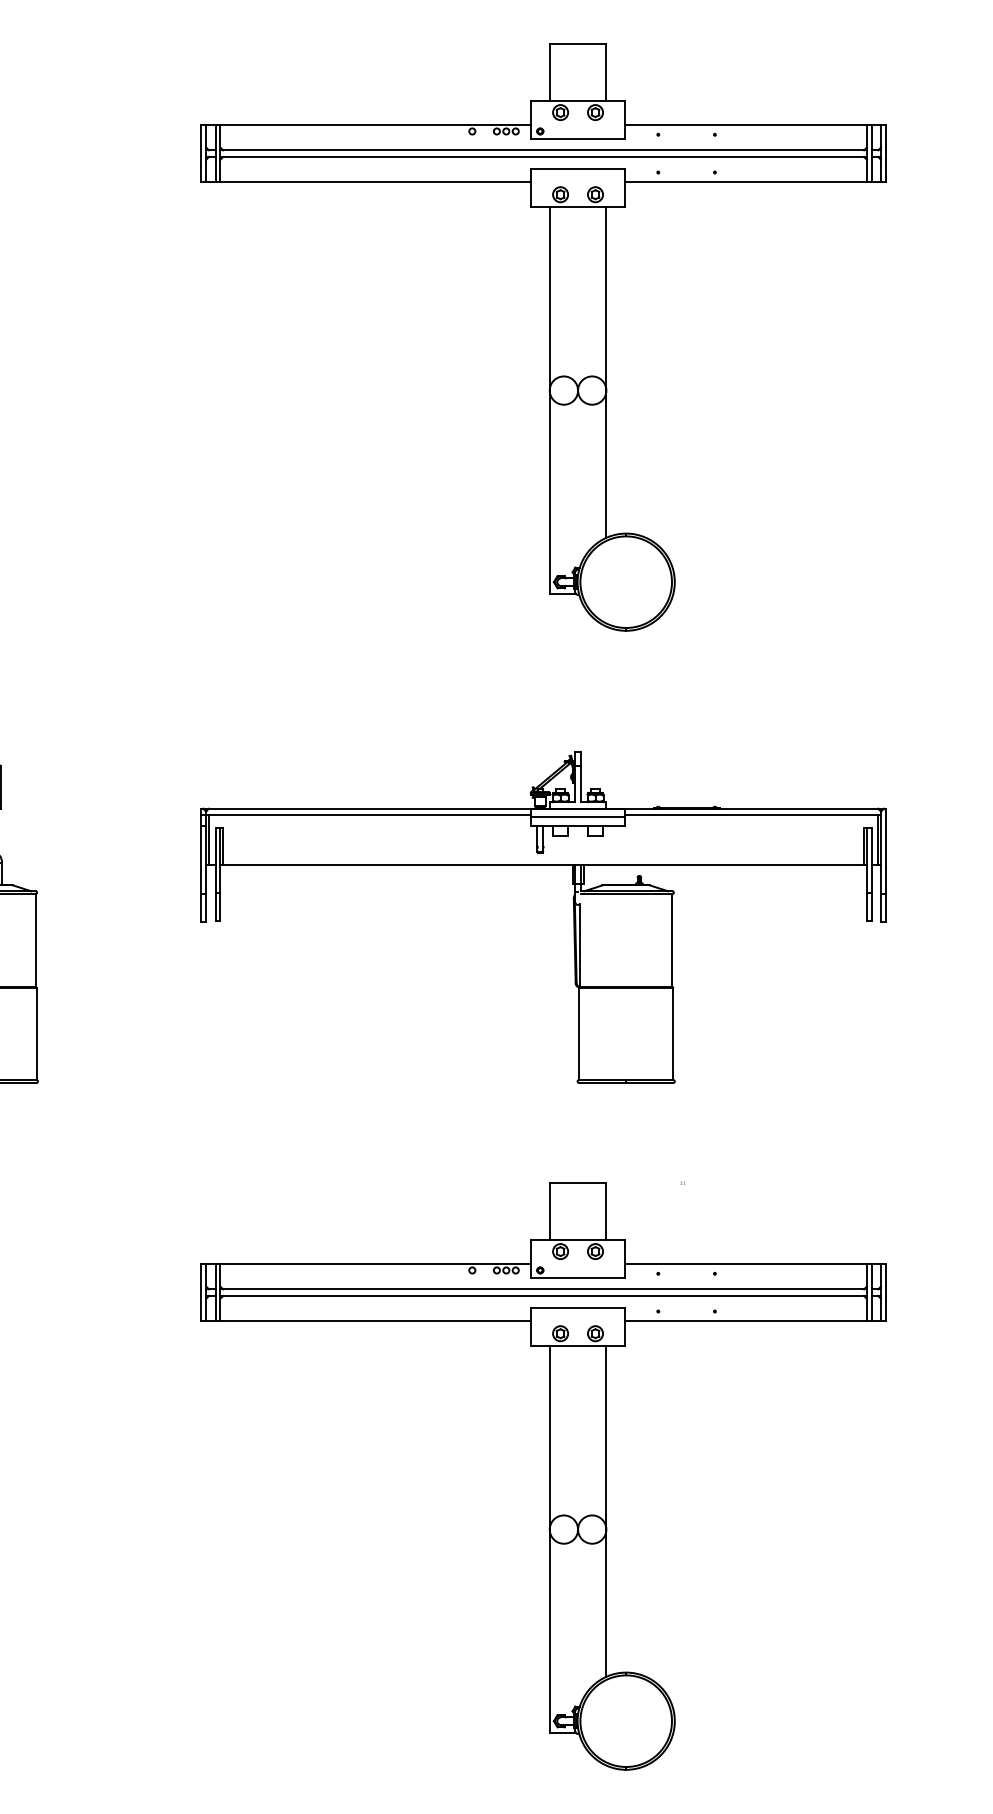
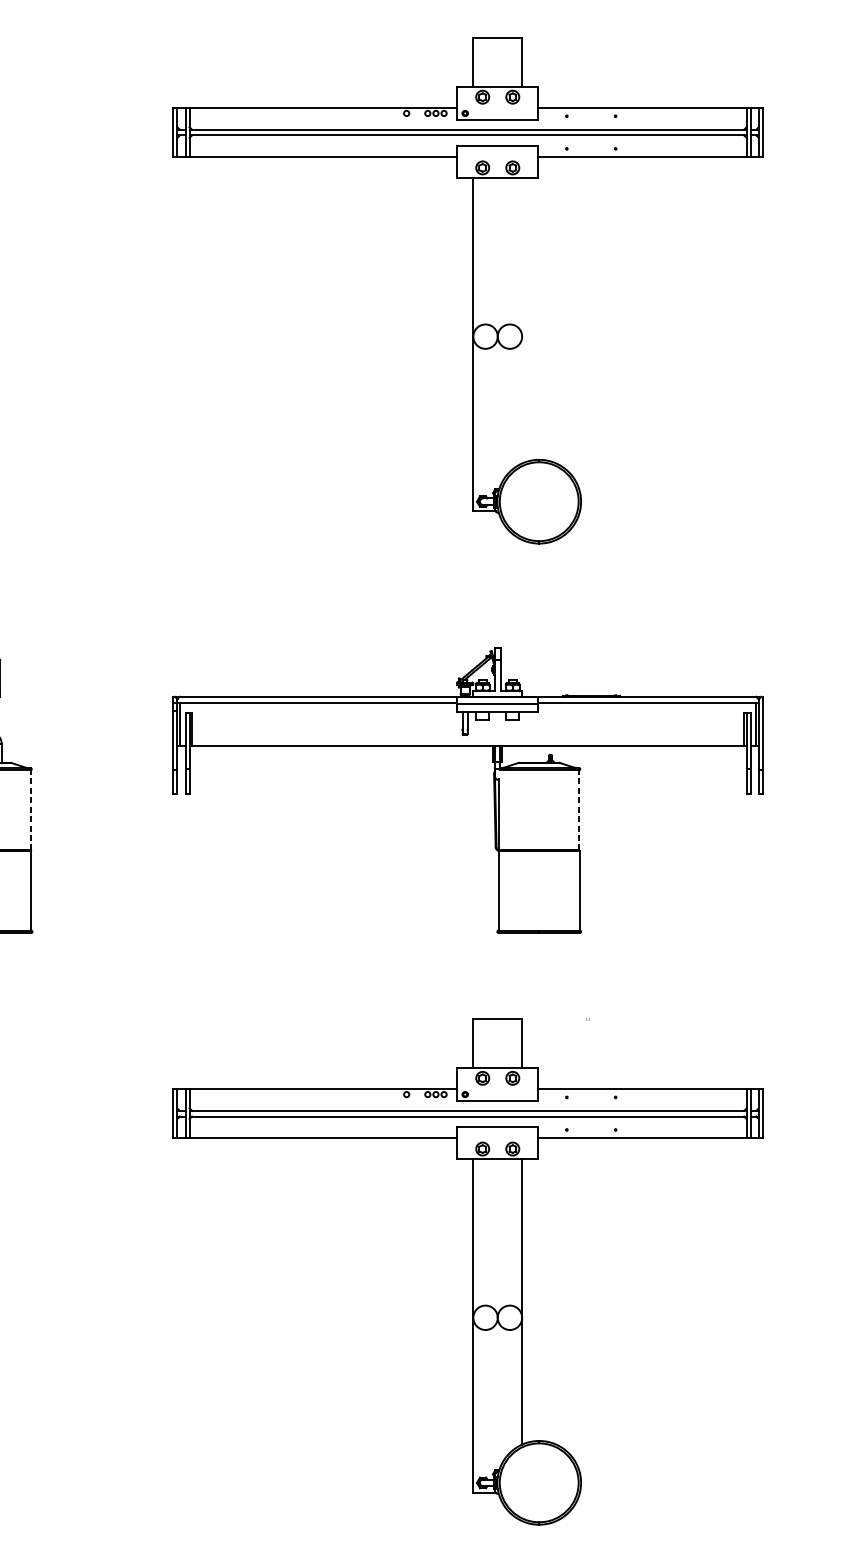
line: (606, 371) -> (522, 320), removed
line: (35, 940) -> (30, 810), solid -> dashed
line: (672, 940) -> (579, 810), solid -> dashed

